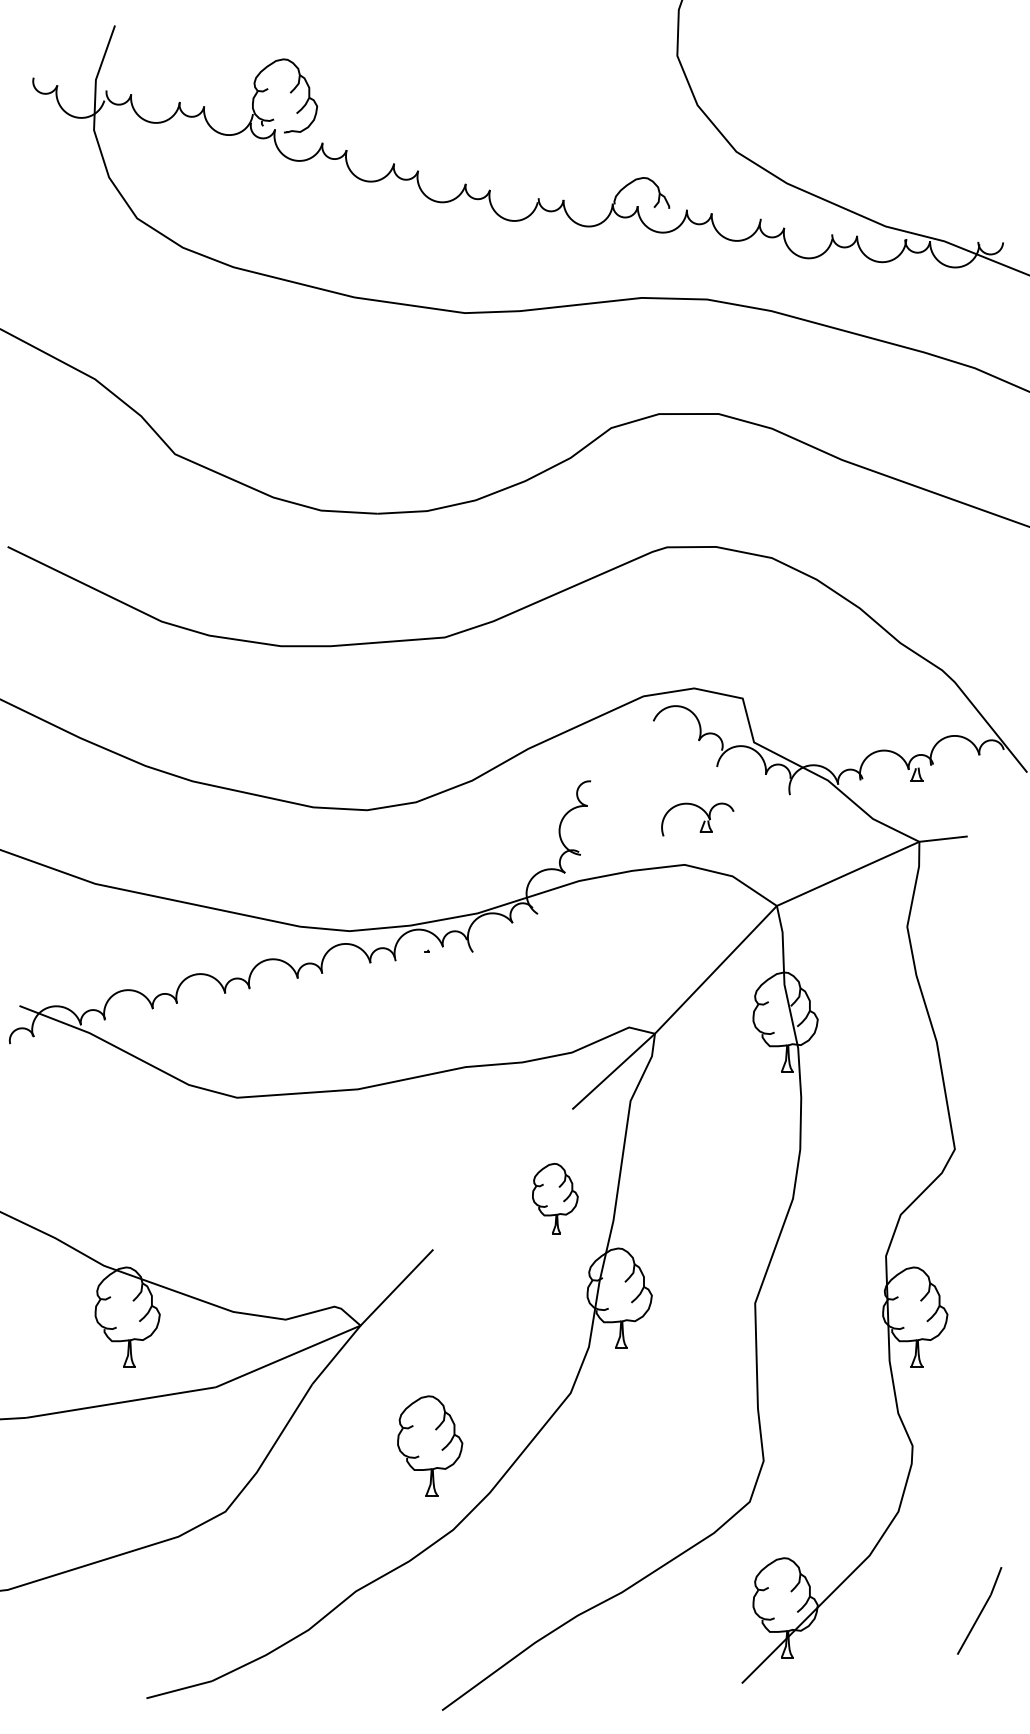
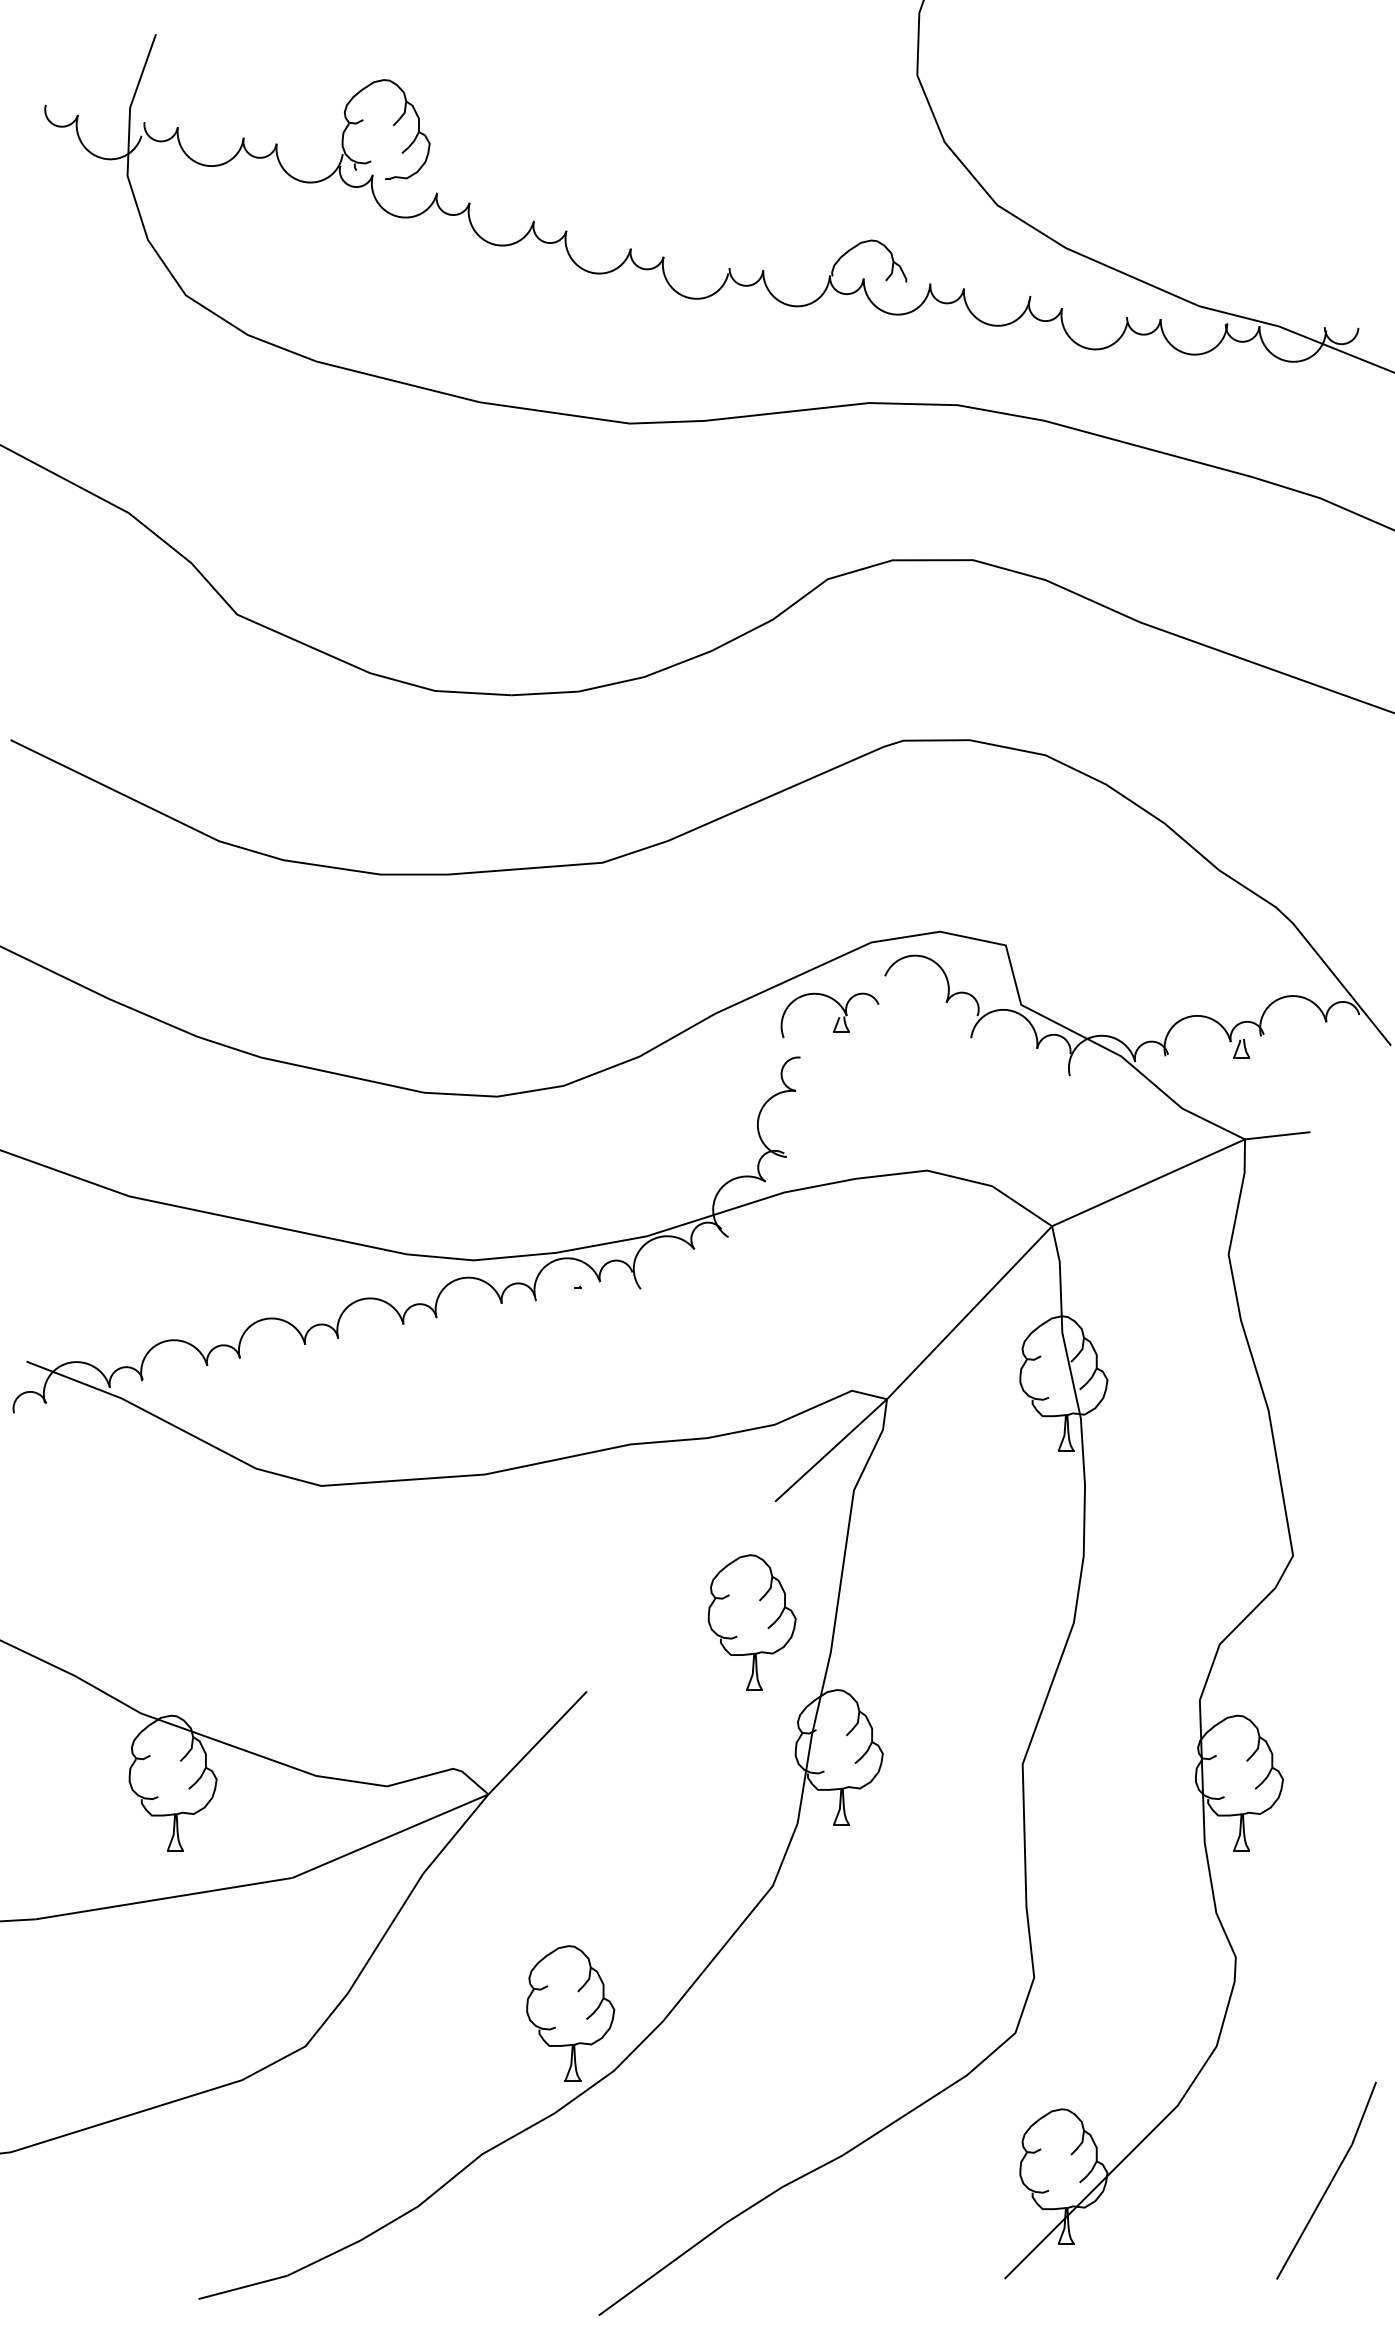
part: (703, 822) -> (837, 1019), moved
part: (554, 1198) -> (751, 1622), size x1.43
part: (430, 1446) -> (570, 2013), moved
part: (979, 1610) -> (1326, 2180), size x1.67

